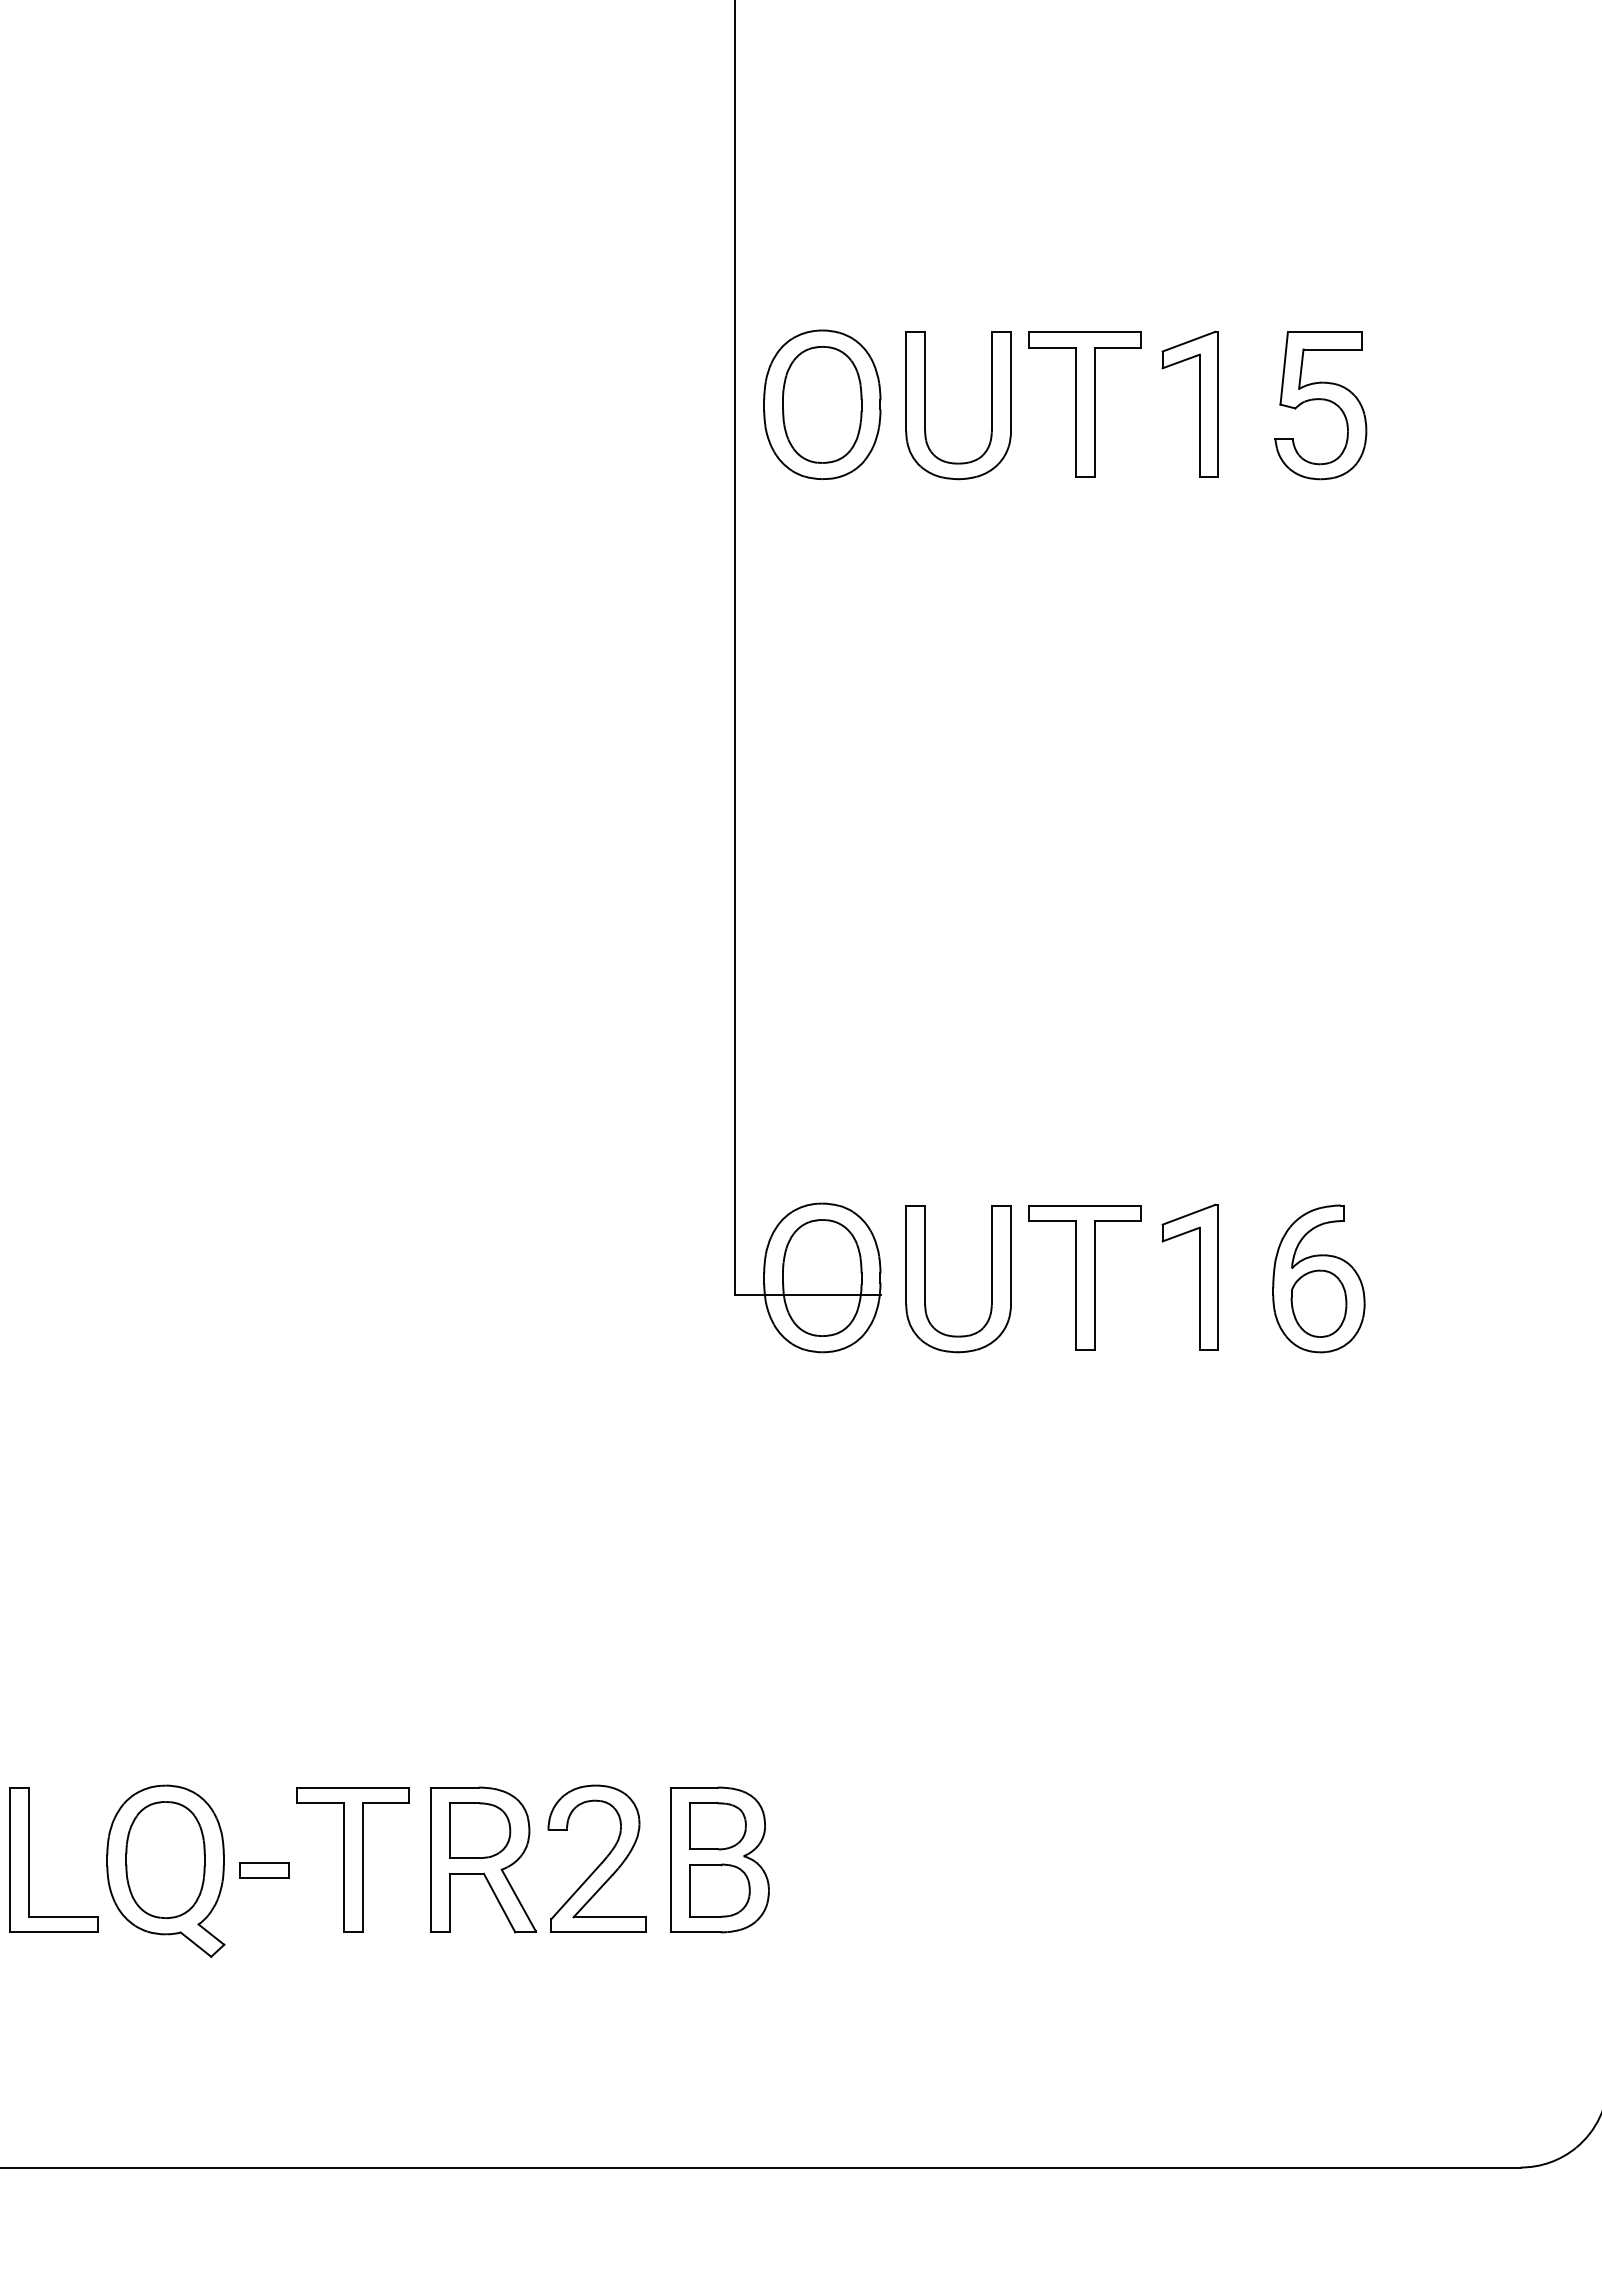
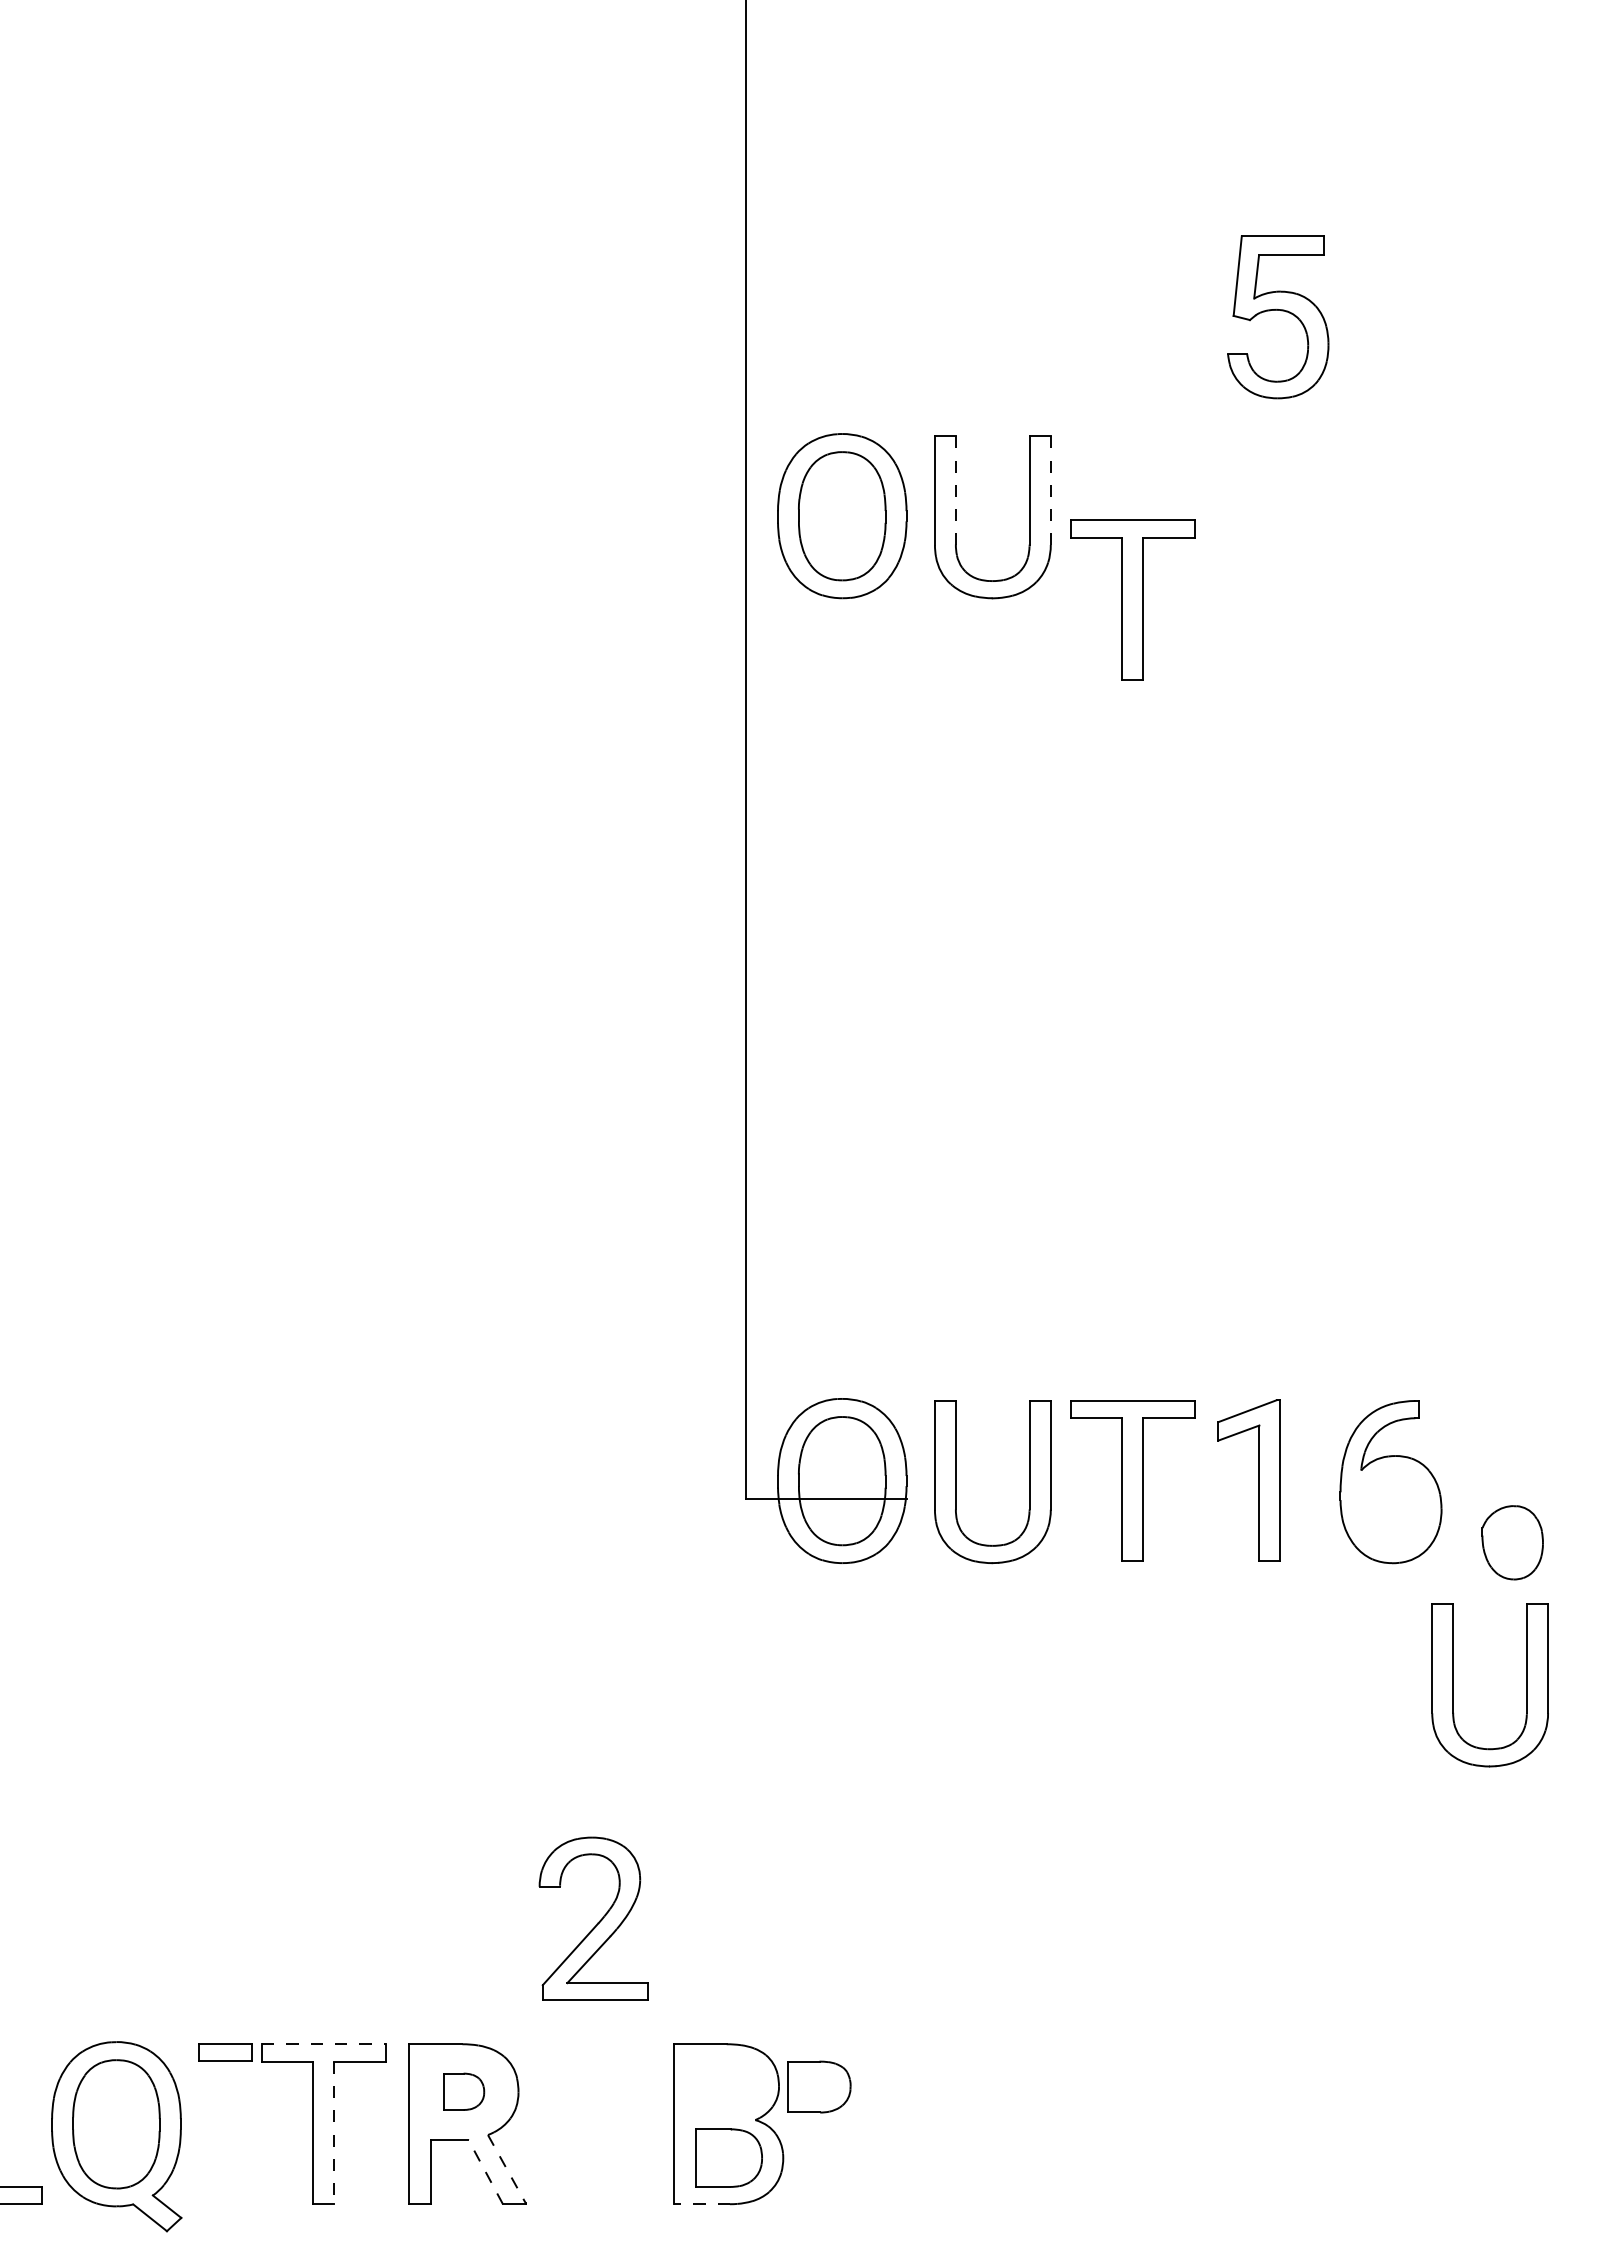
line: (925, 381) -> (956, 490), solid -> dashed
line: (1011, 382) -> (1051, 491), solid -> dashed
part: (1199, 403) -> (1259, 514), removed
part: (1084, 404) -> (1131, 599), moved
part: (1320, 405) -> (1277, 316), moved
part: (1318, 1303) -> (1512, 1542), moved
part: (1375, 1463) -> (1453, 1686), added
line: (353, 1787) -> (324, 2044), solid -> dashed
part: (717, 1826) -> (819, 2087), moved
part: (480, 1830) -> (464, 2091), size x0.6
part: (596, 1858) -> (592, 1918), moved
line: (362, 1867) -> (334, 2132), solid -> dashed
part: (264, 1870) -> (225, 2051), moved
line: (519, 1900) -> (507, 2169), solid -> dashed
line: (499, 1902) -> (485, 2171), solid -> dashed
line: (695, 1932) -> (702, 2204), solid -> dashed

